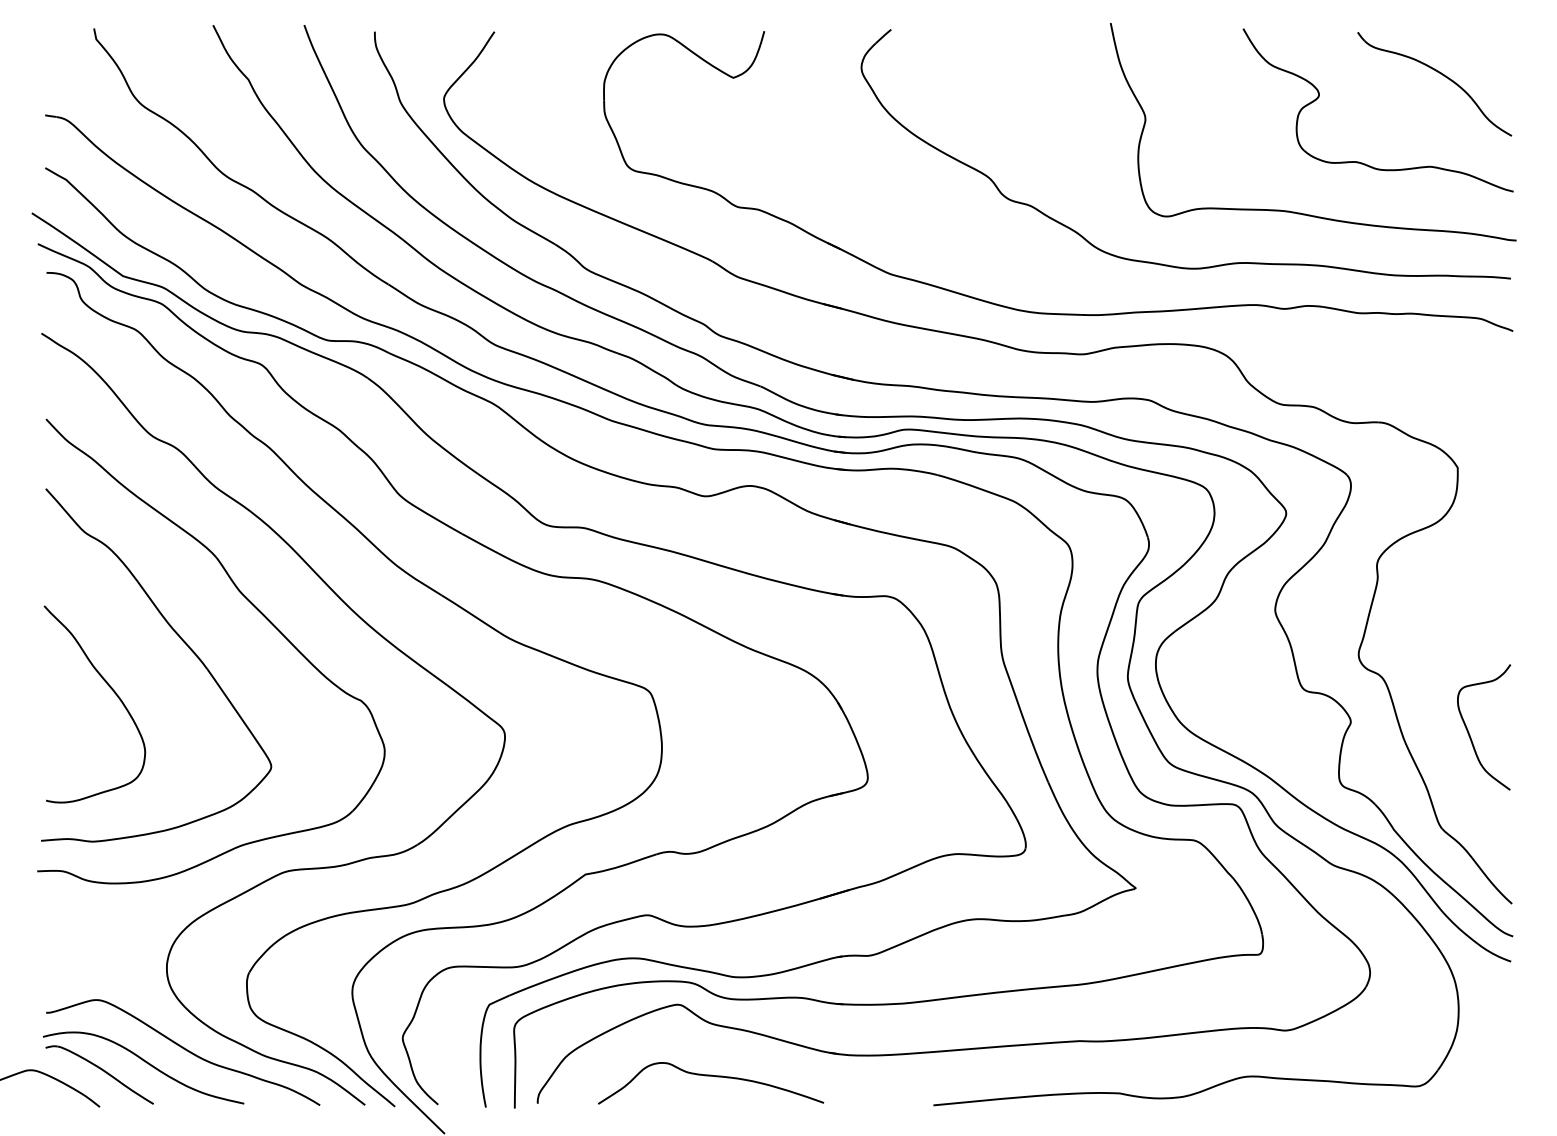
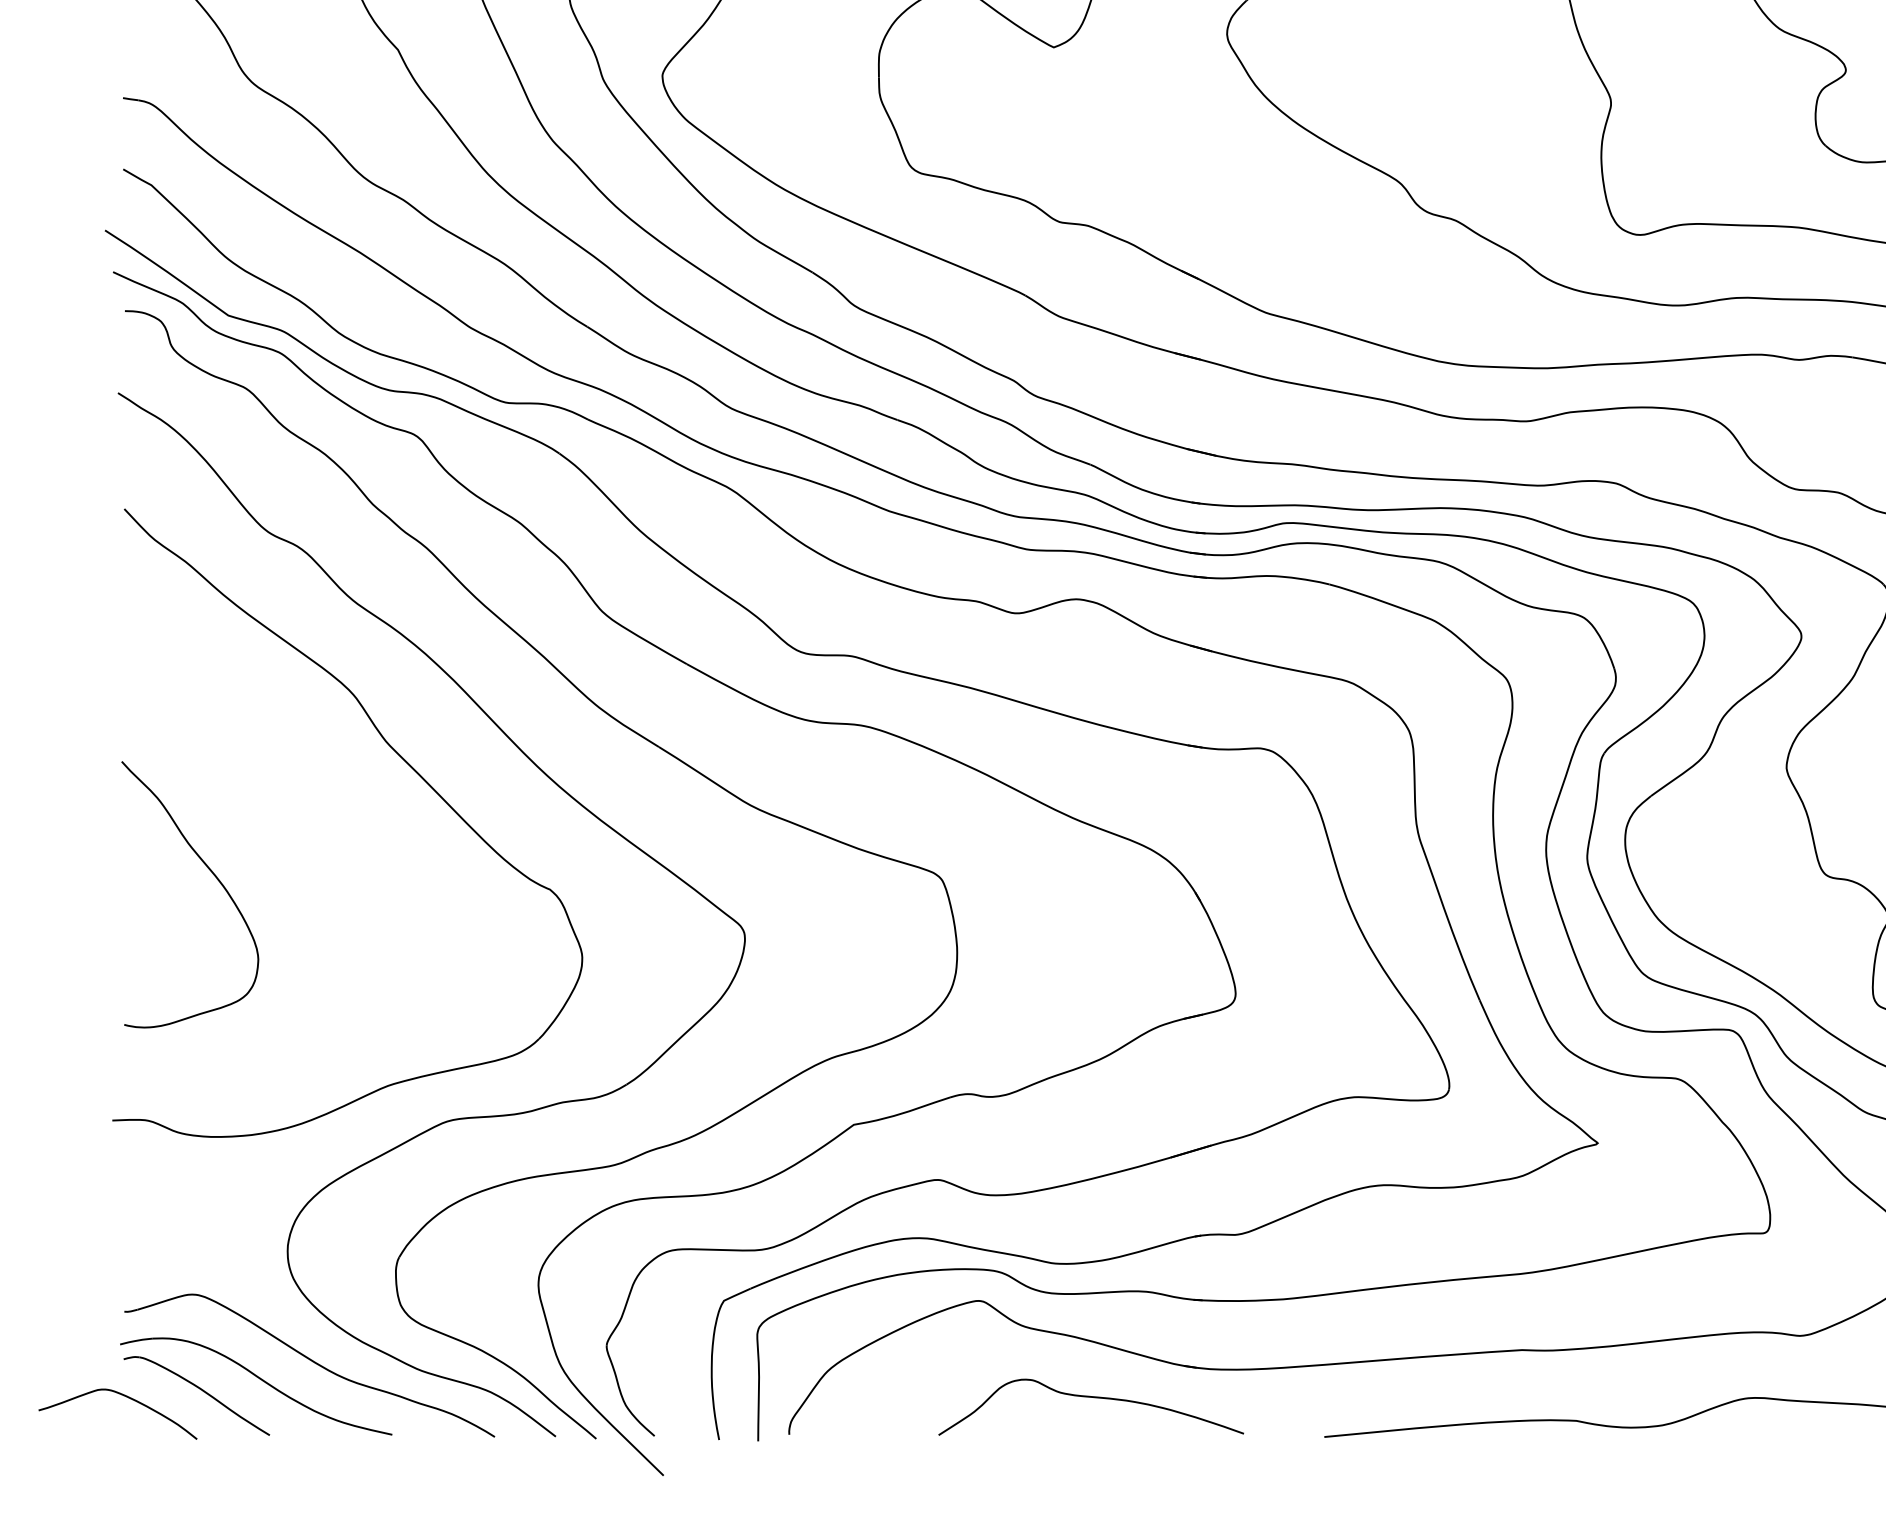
curve: (181, 640) -> (307, 808), removed
curve: (711, 1076) -> (1091, 1397), moved

